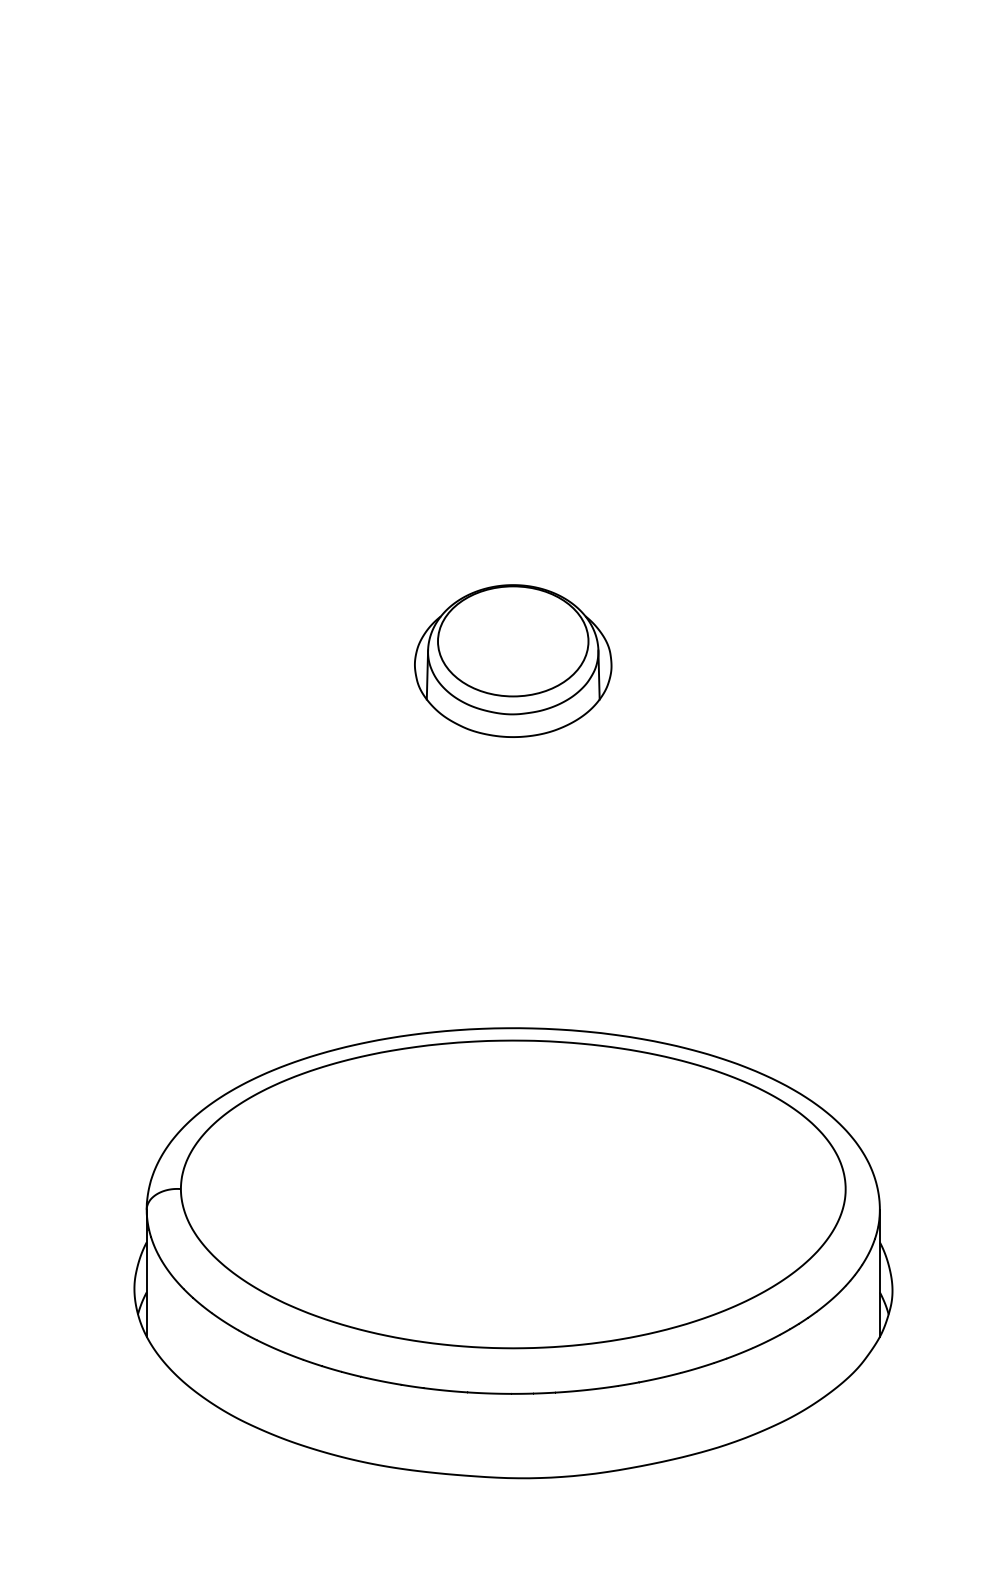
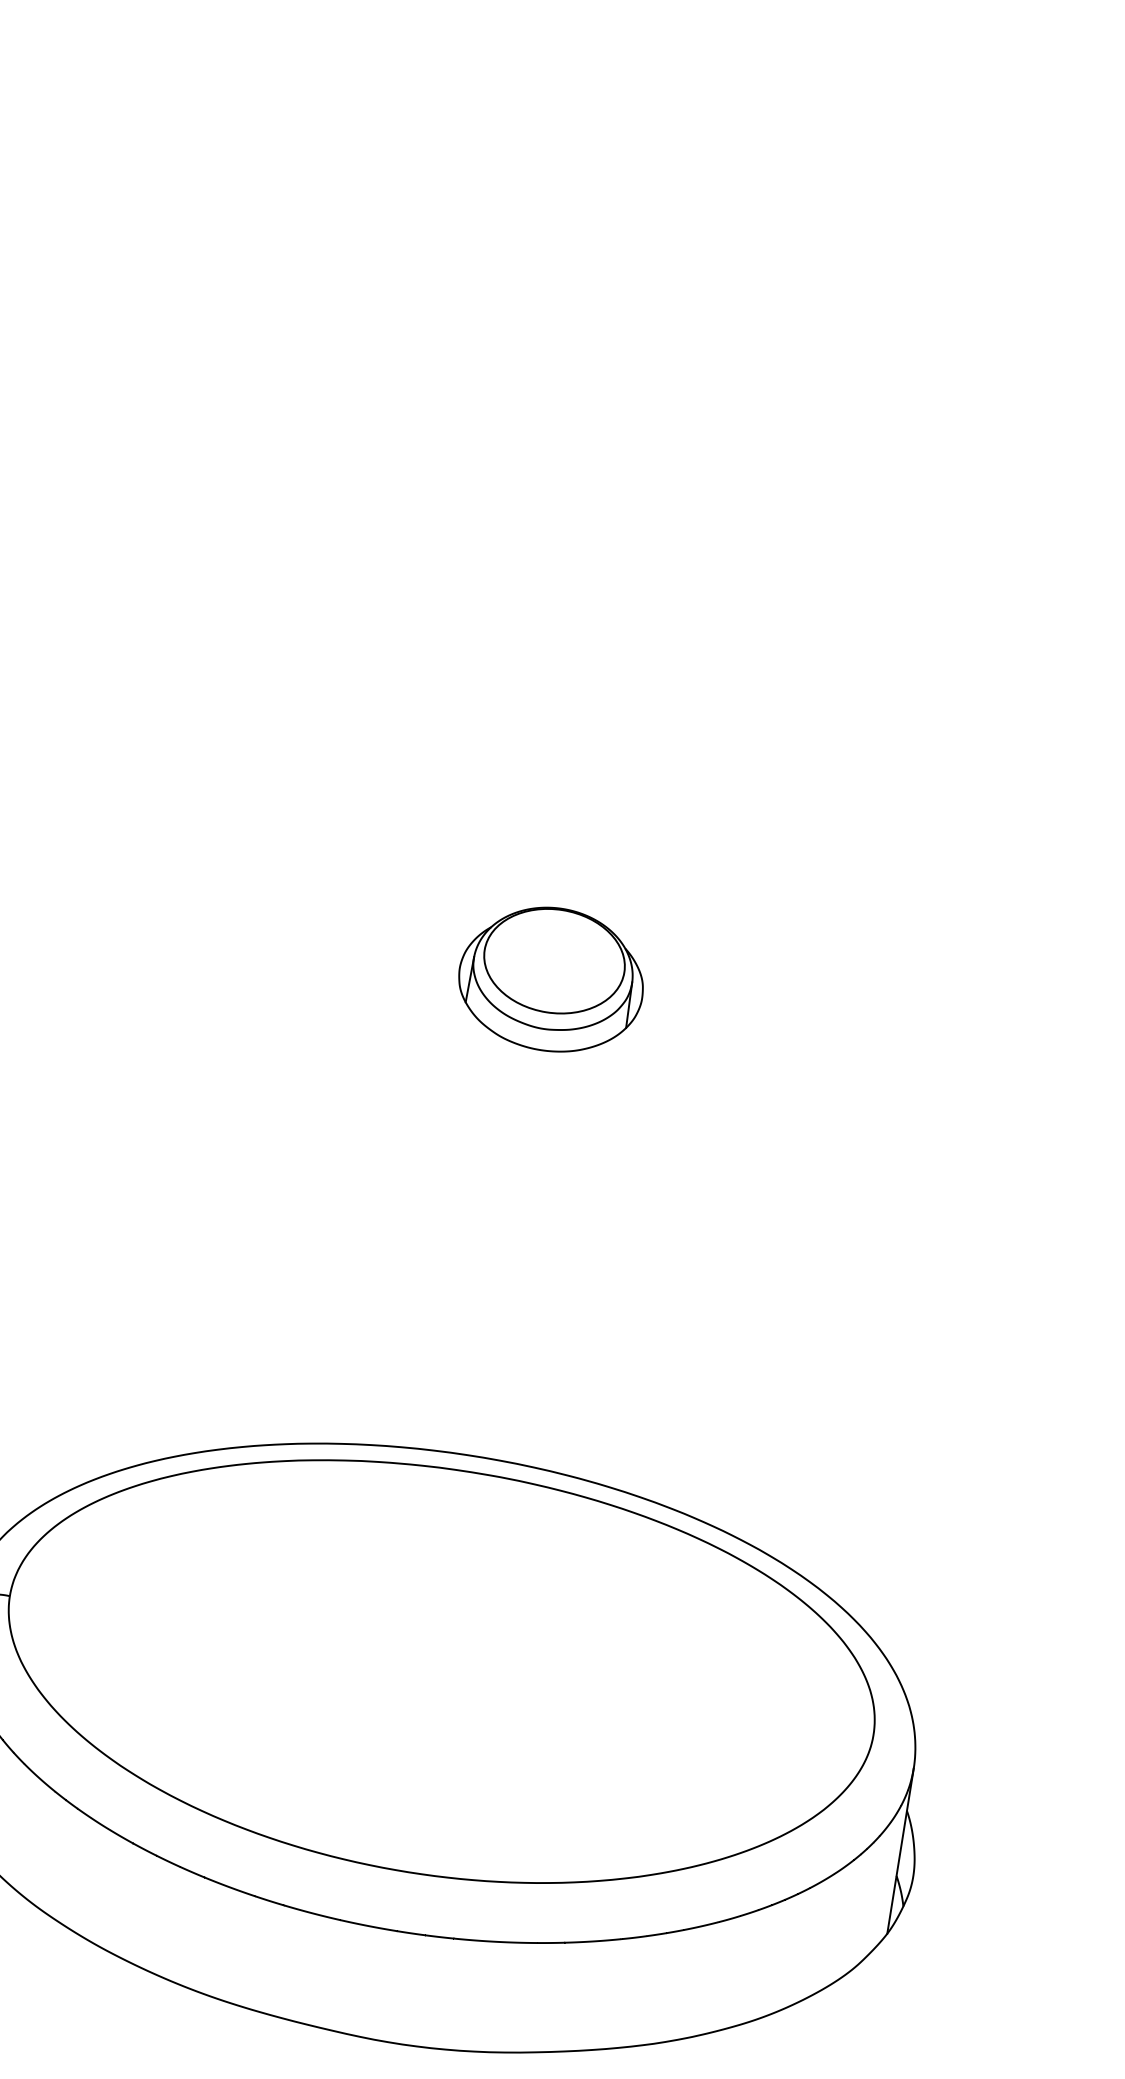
part: (513, 661) -> (551, 979), size x0.71

